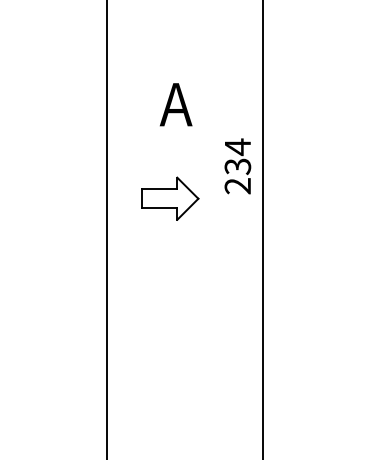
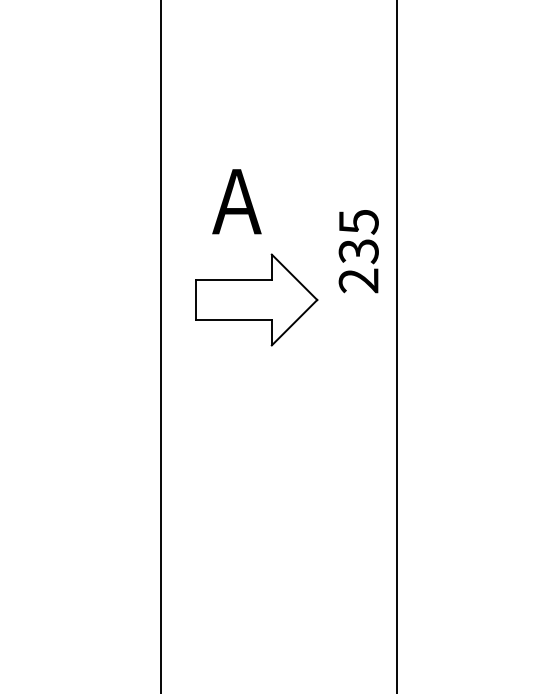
text: (176, 104) -> (237, 201), moved
text: (238, 147) -> (359, 222), 234 -> 235
part: (170, 198) -> (257, 299), size x1.43

